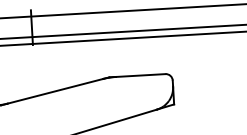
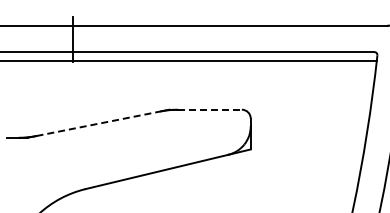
line: (141, 75) -> (210, 109), solid -> dashed
line: (55, 91) -> (98, 123), solid -> dashed

